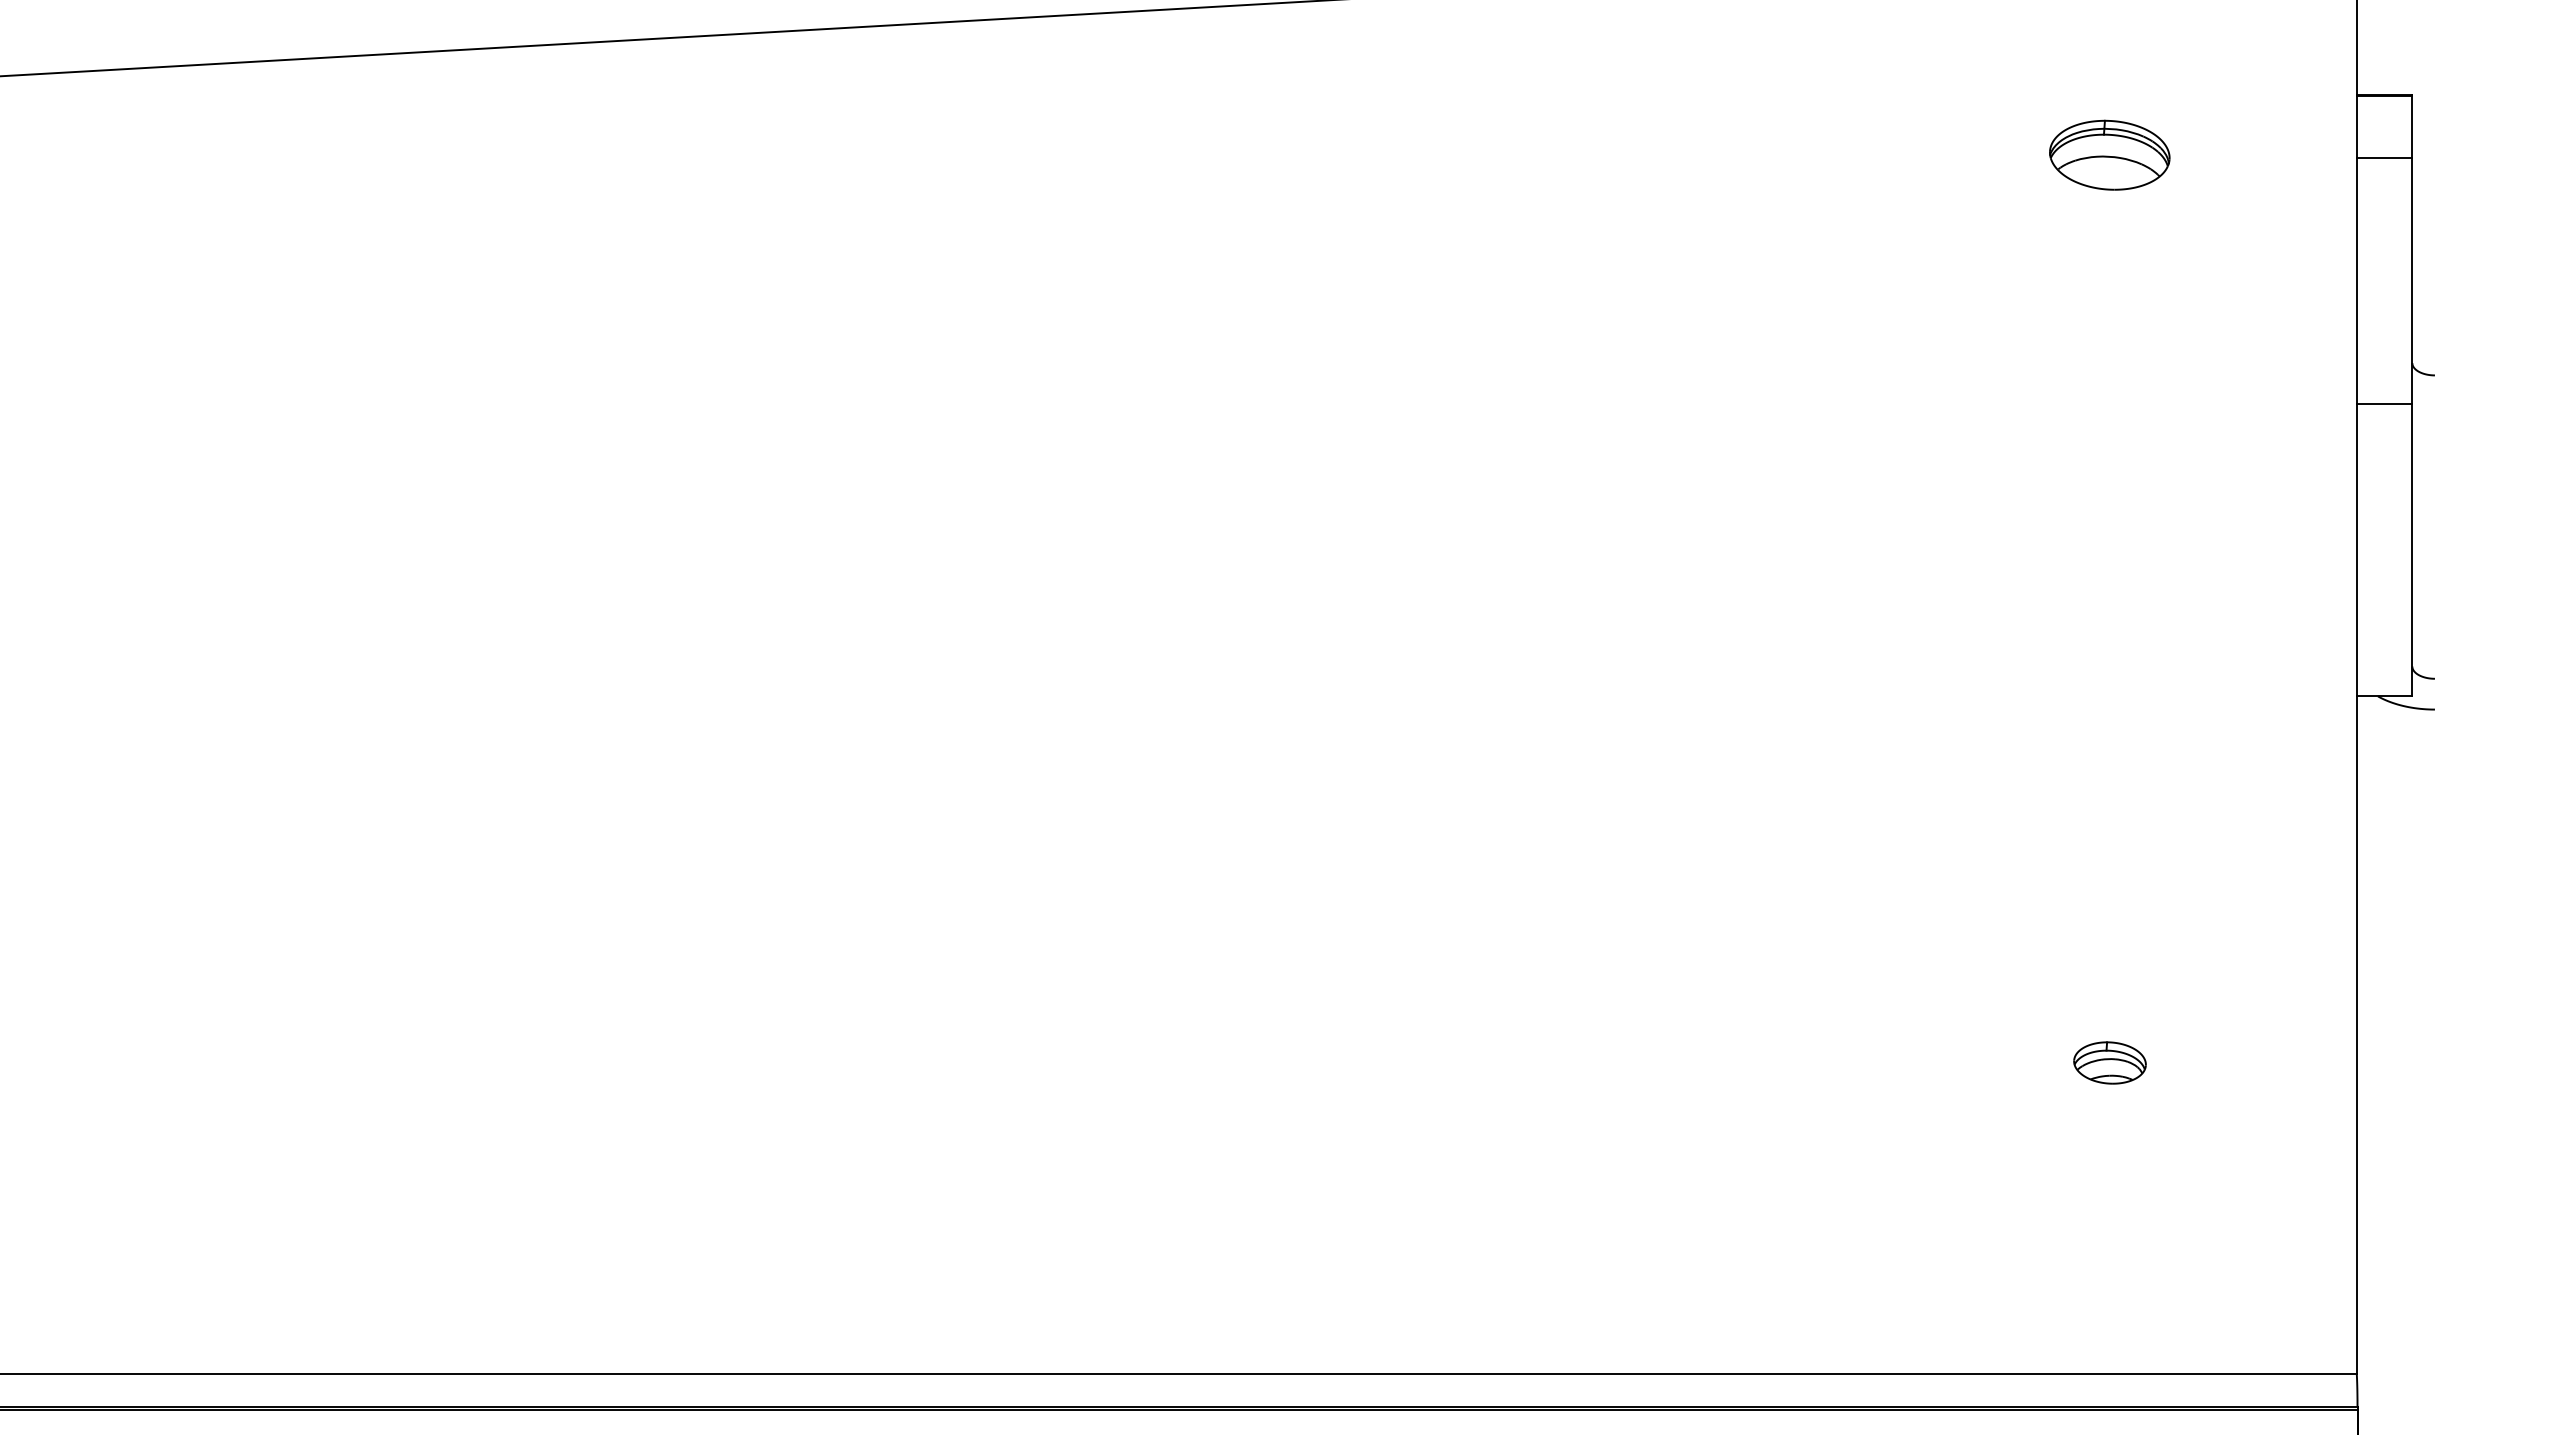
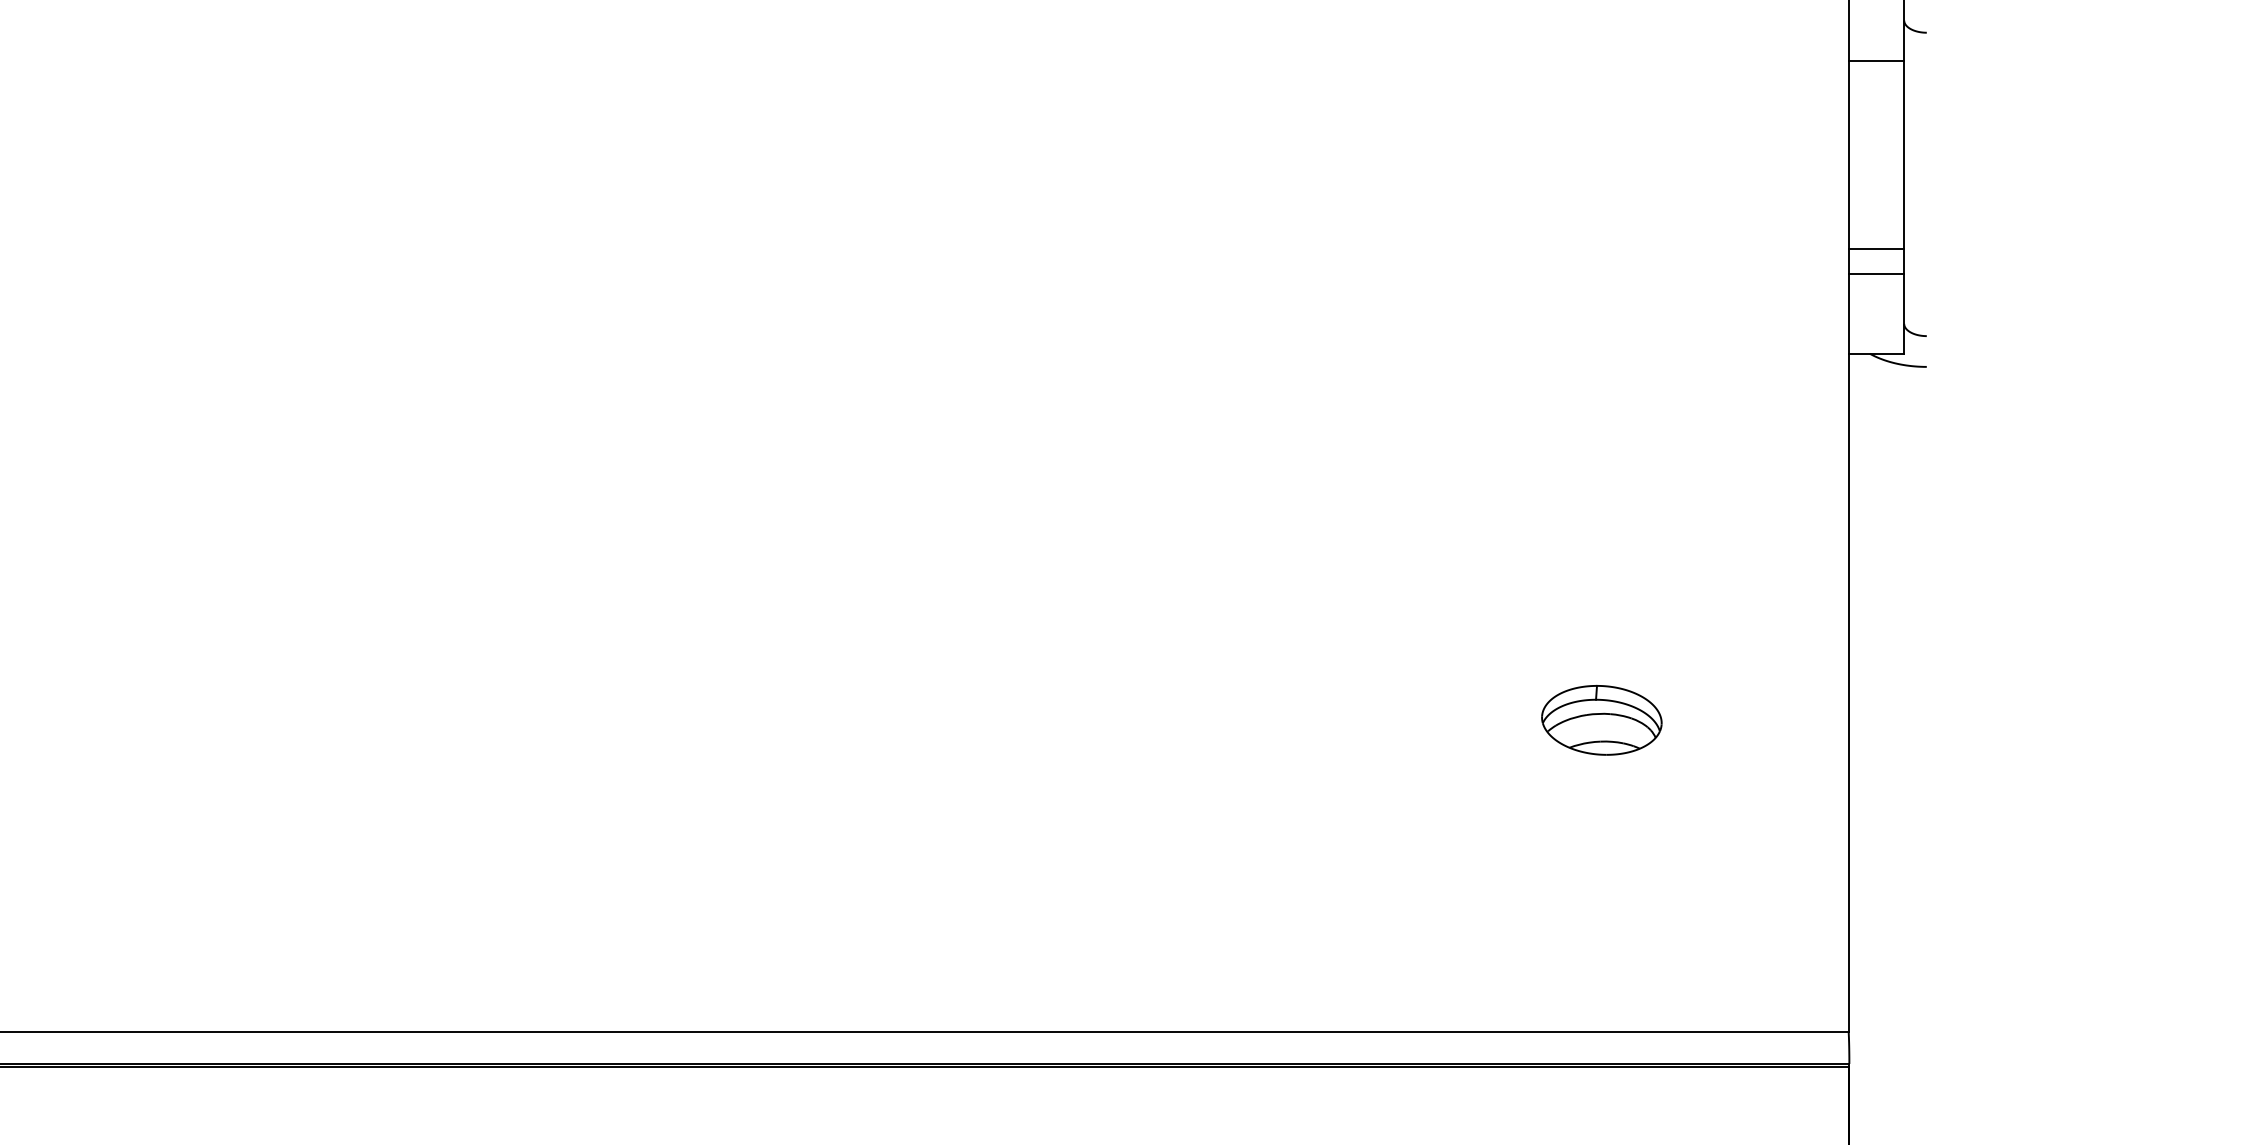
line: (2384, 591) -> (1876, 248), added
line: (2384, 616) -> (1876, 273), added
part: (2109, 1062) -> (1601, 719), size x1.67

